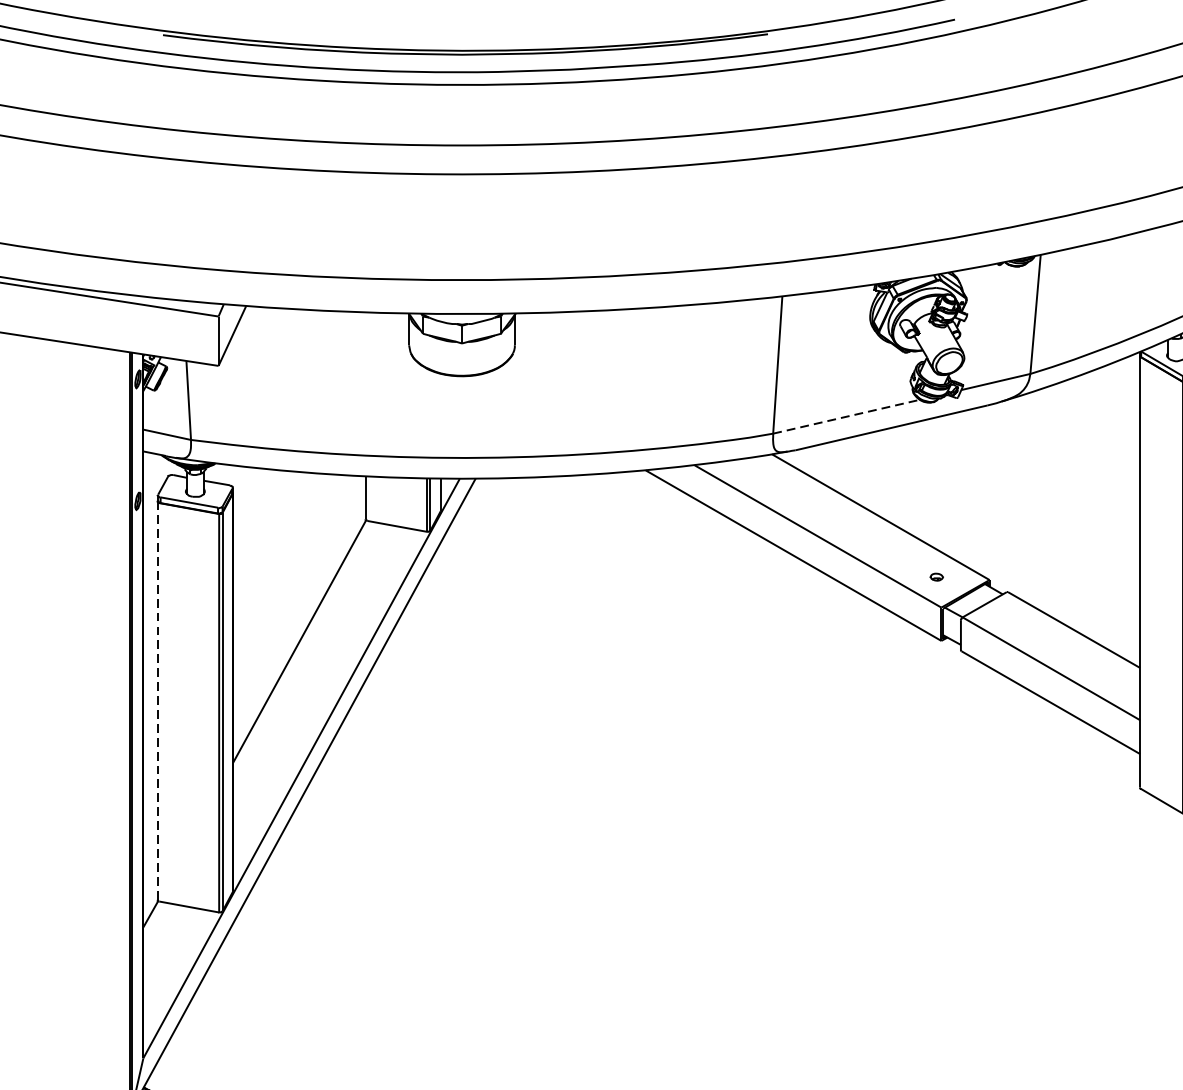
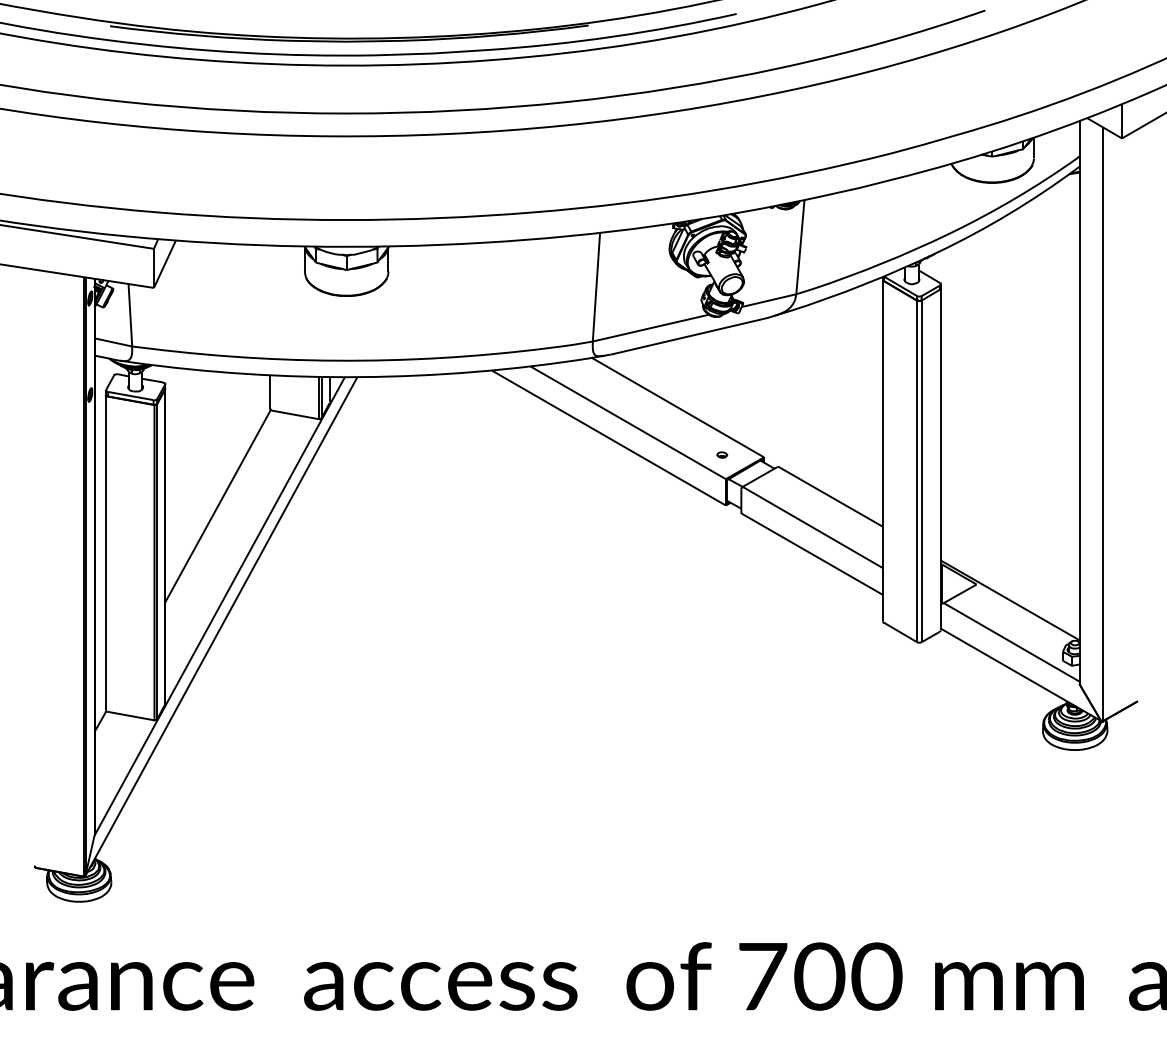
line: (846, 417) -> (650, 328), dashed -> solid
line: (157, 700) -> (105, 552), dashed -> solid

